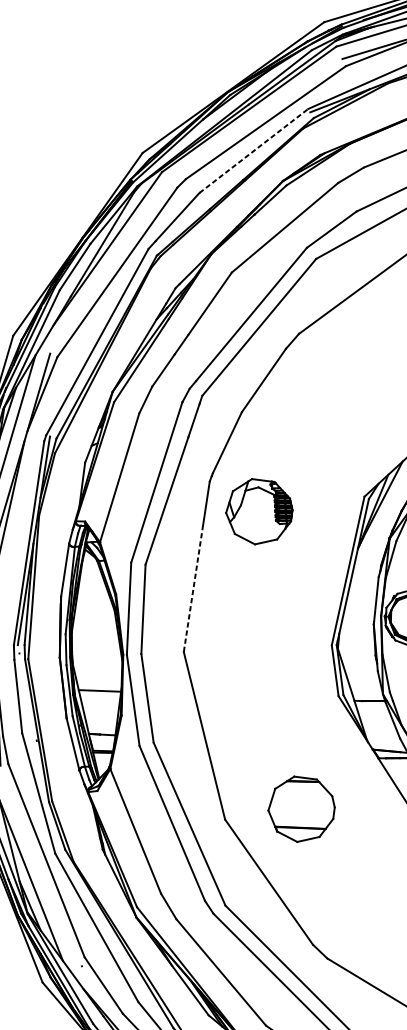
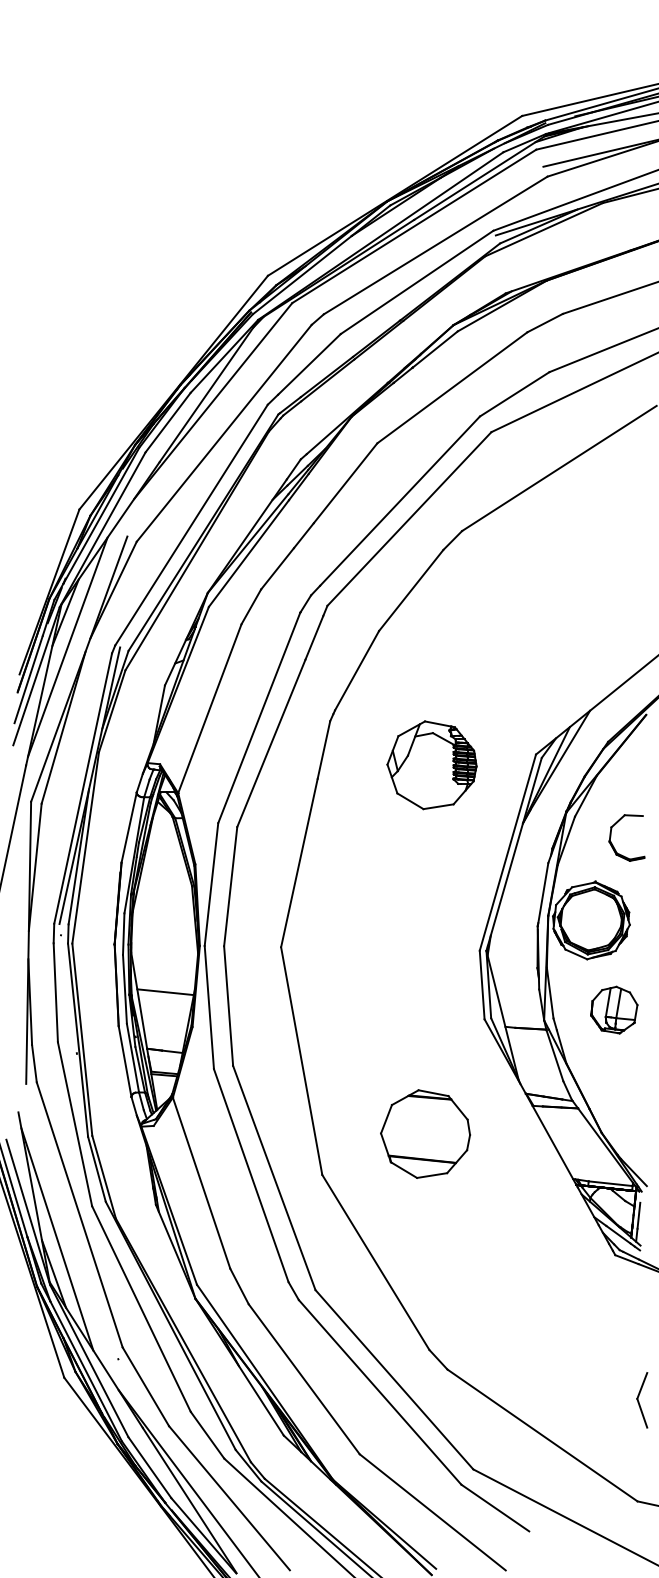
line: (254, 151) -> (417, 282), dashed -> solid
part: (258, 511) -> (431, 765), moved
line: (193, 588) -> (299, 863), dashed -> solid
part: (301, 808) -> (425, 1133), moved

